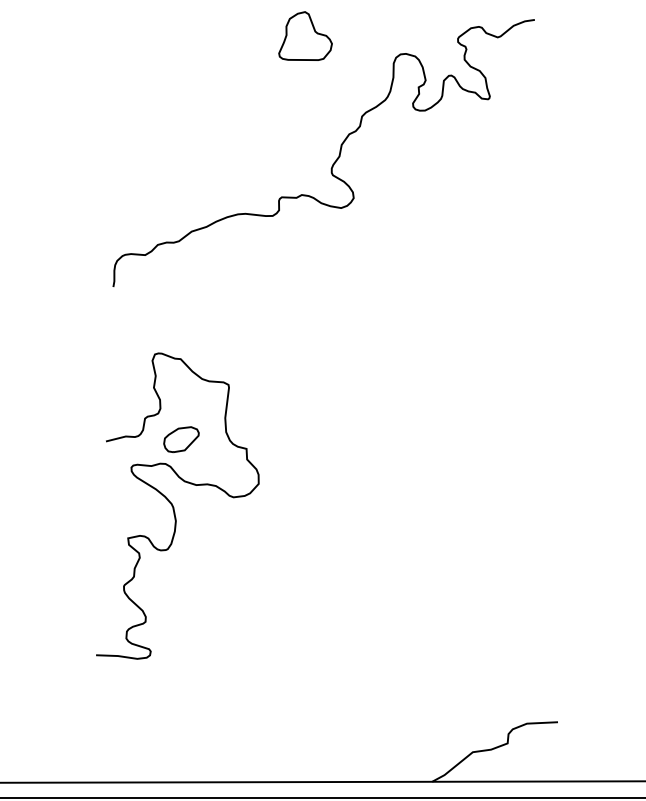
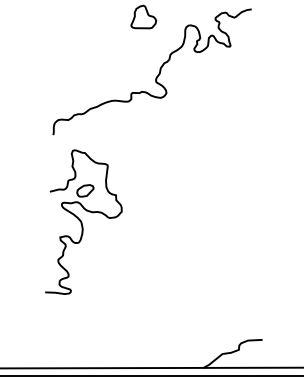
part: (177, 504) -> (83, 221), moved

